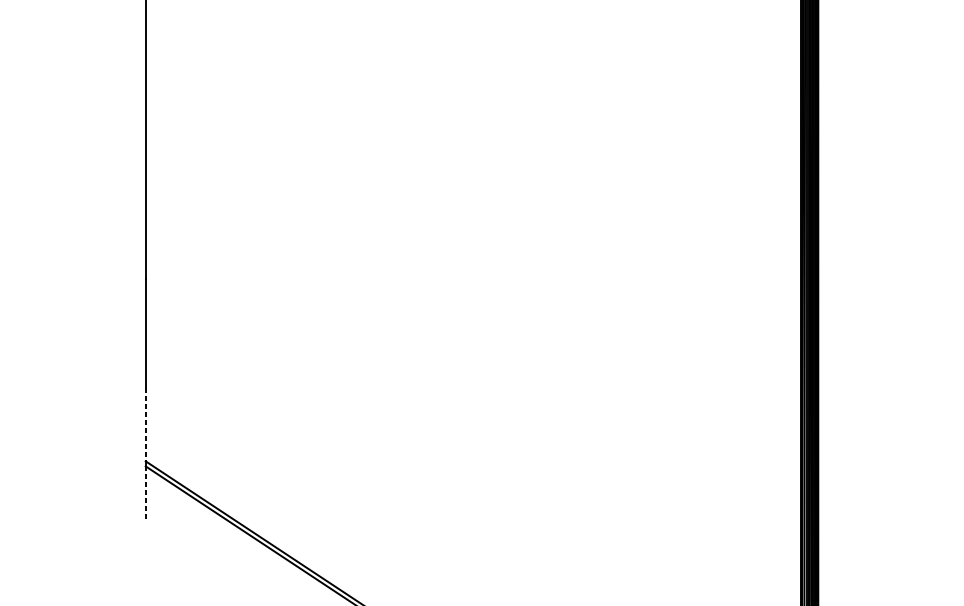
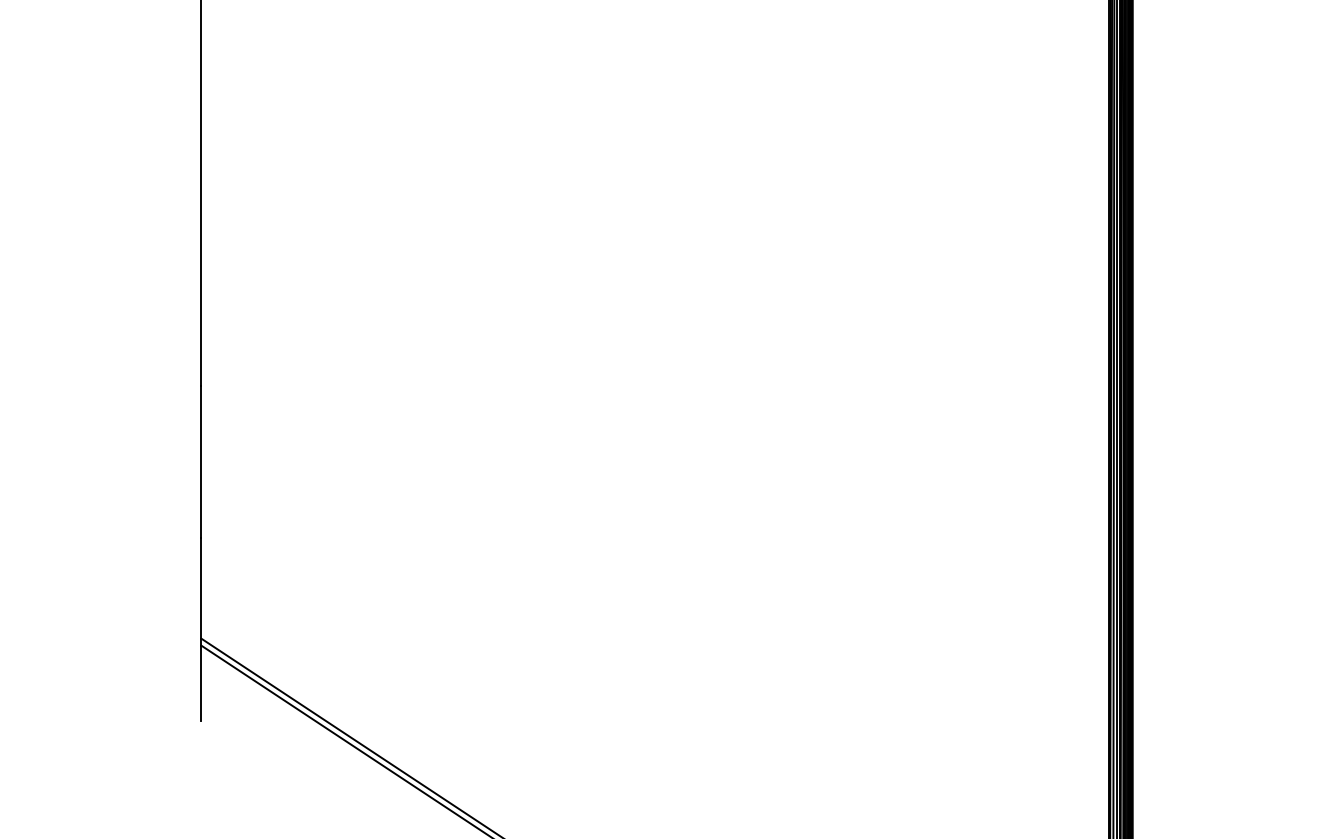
line: (145, 425) -> (201, 588), dashed -> solid
line: (145, 493) -> (201, 683), dashed -> solid

